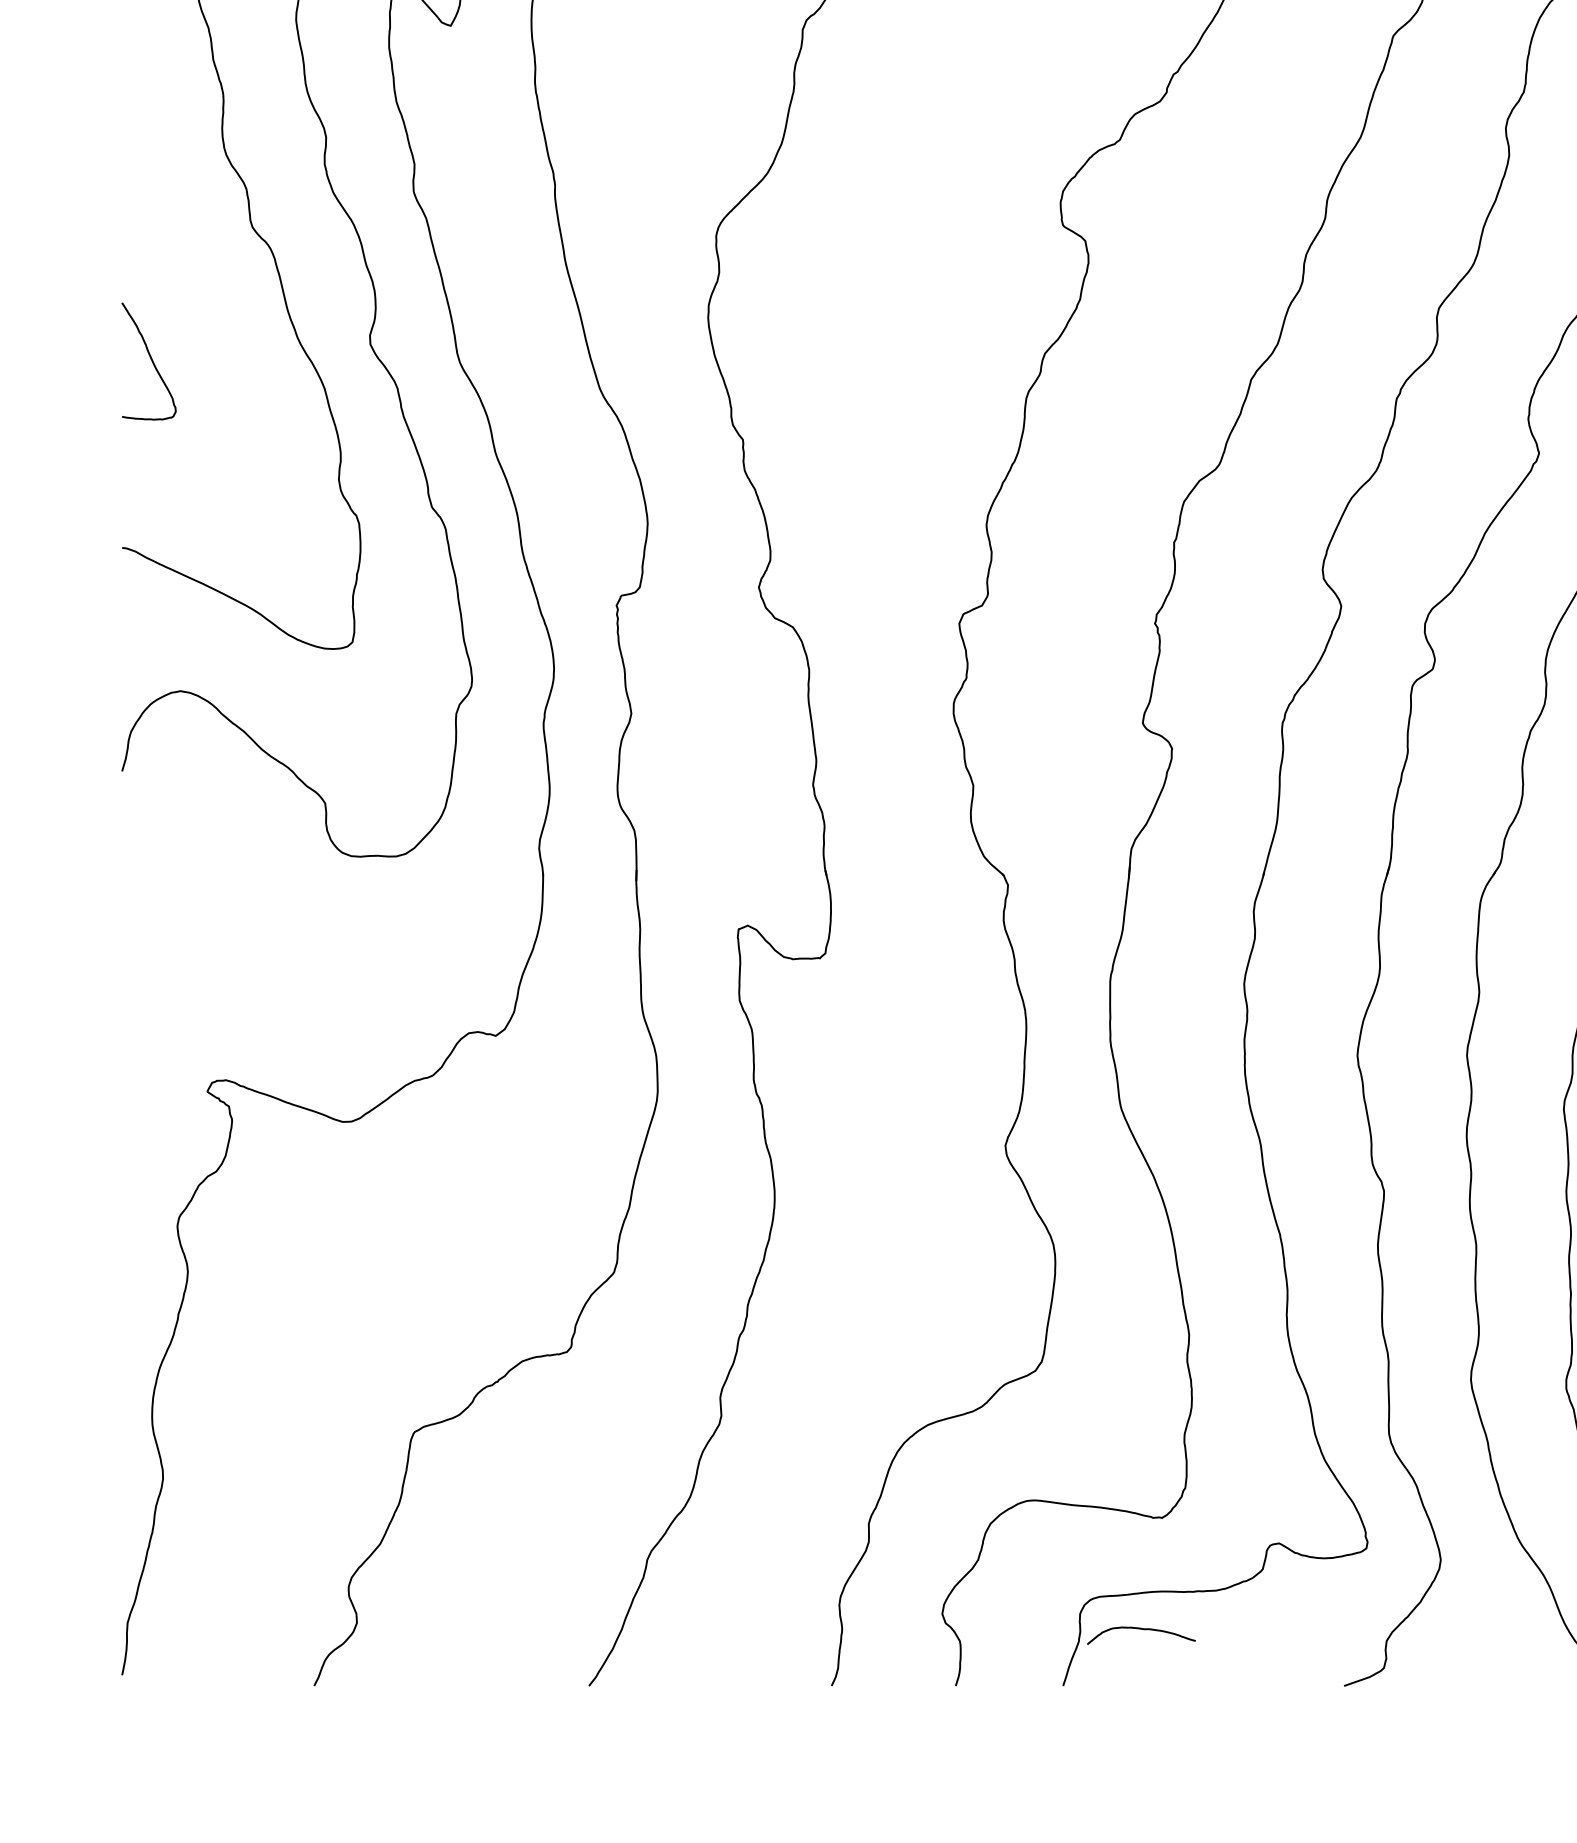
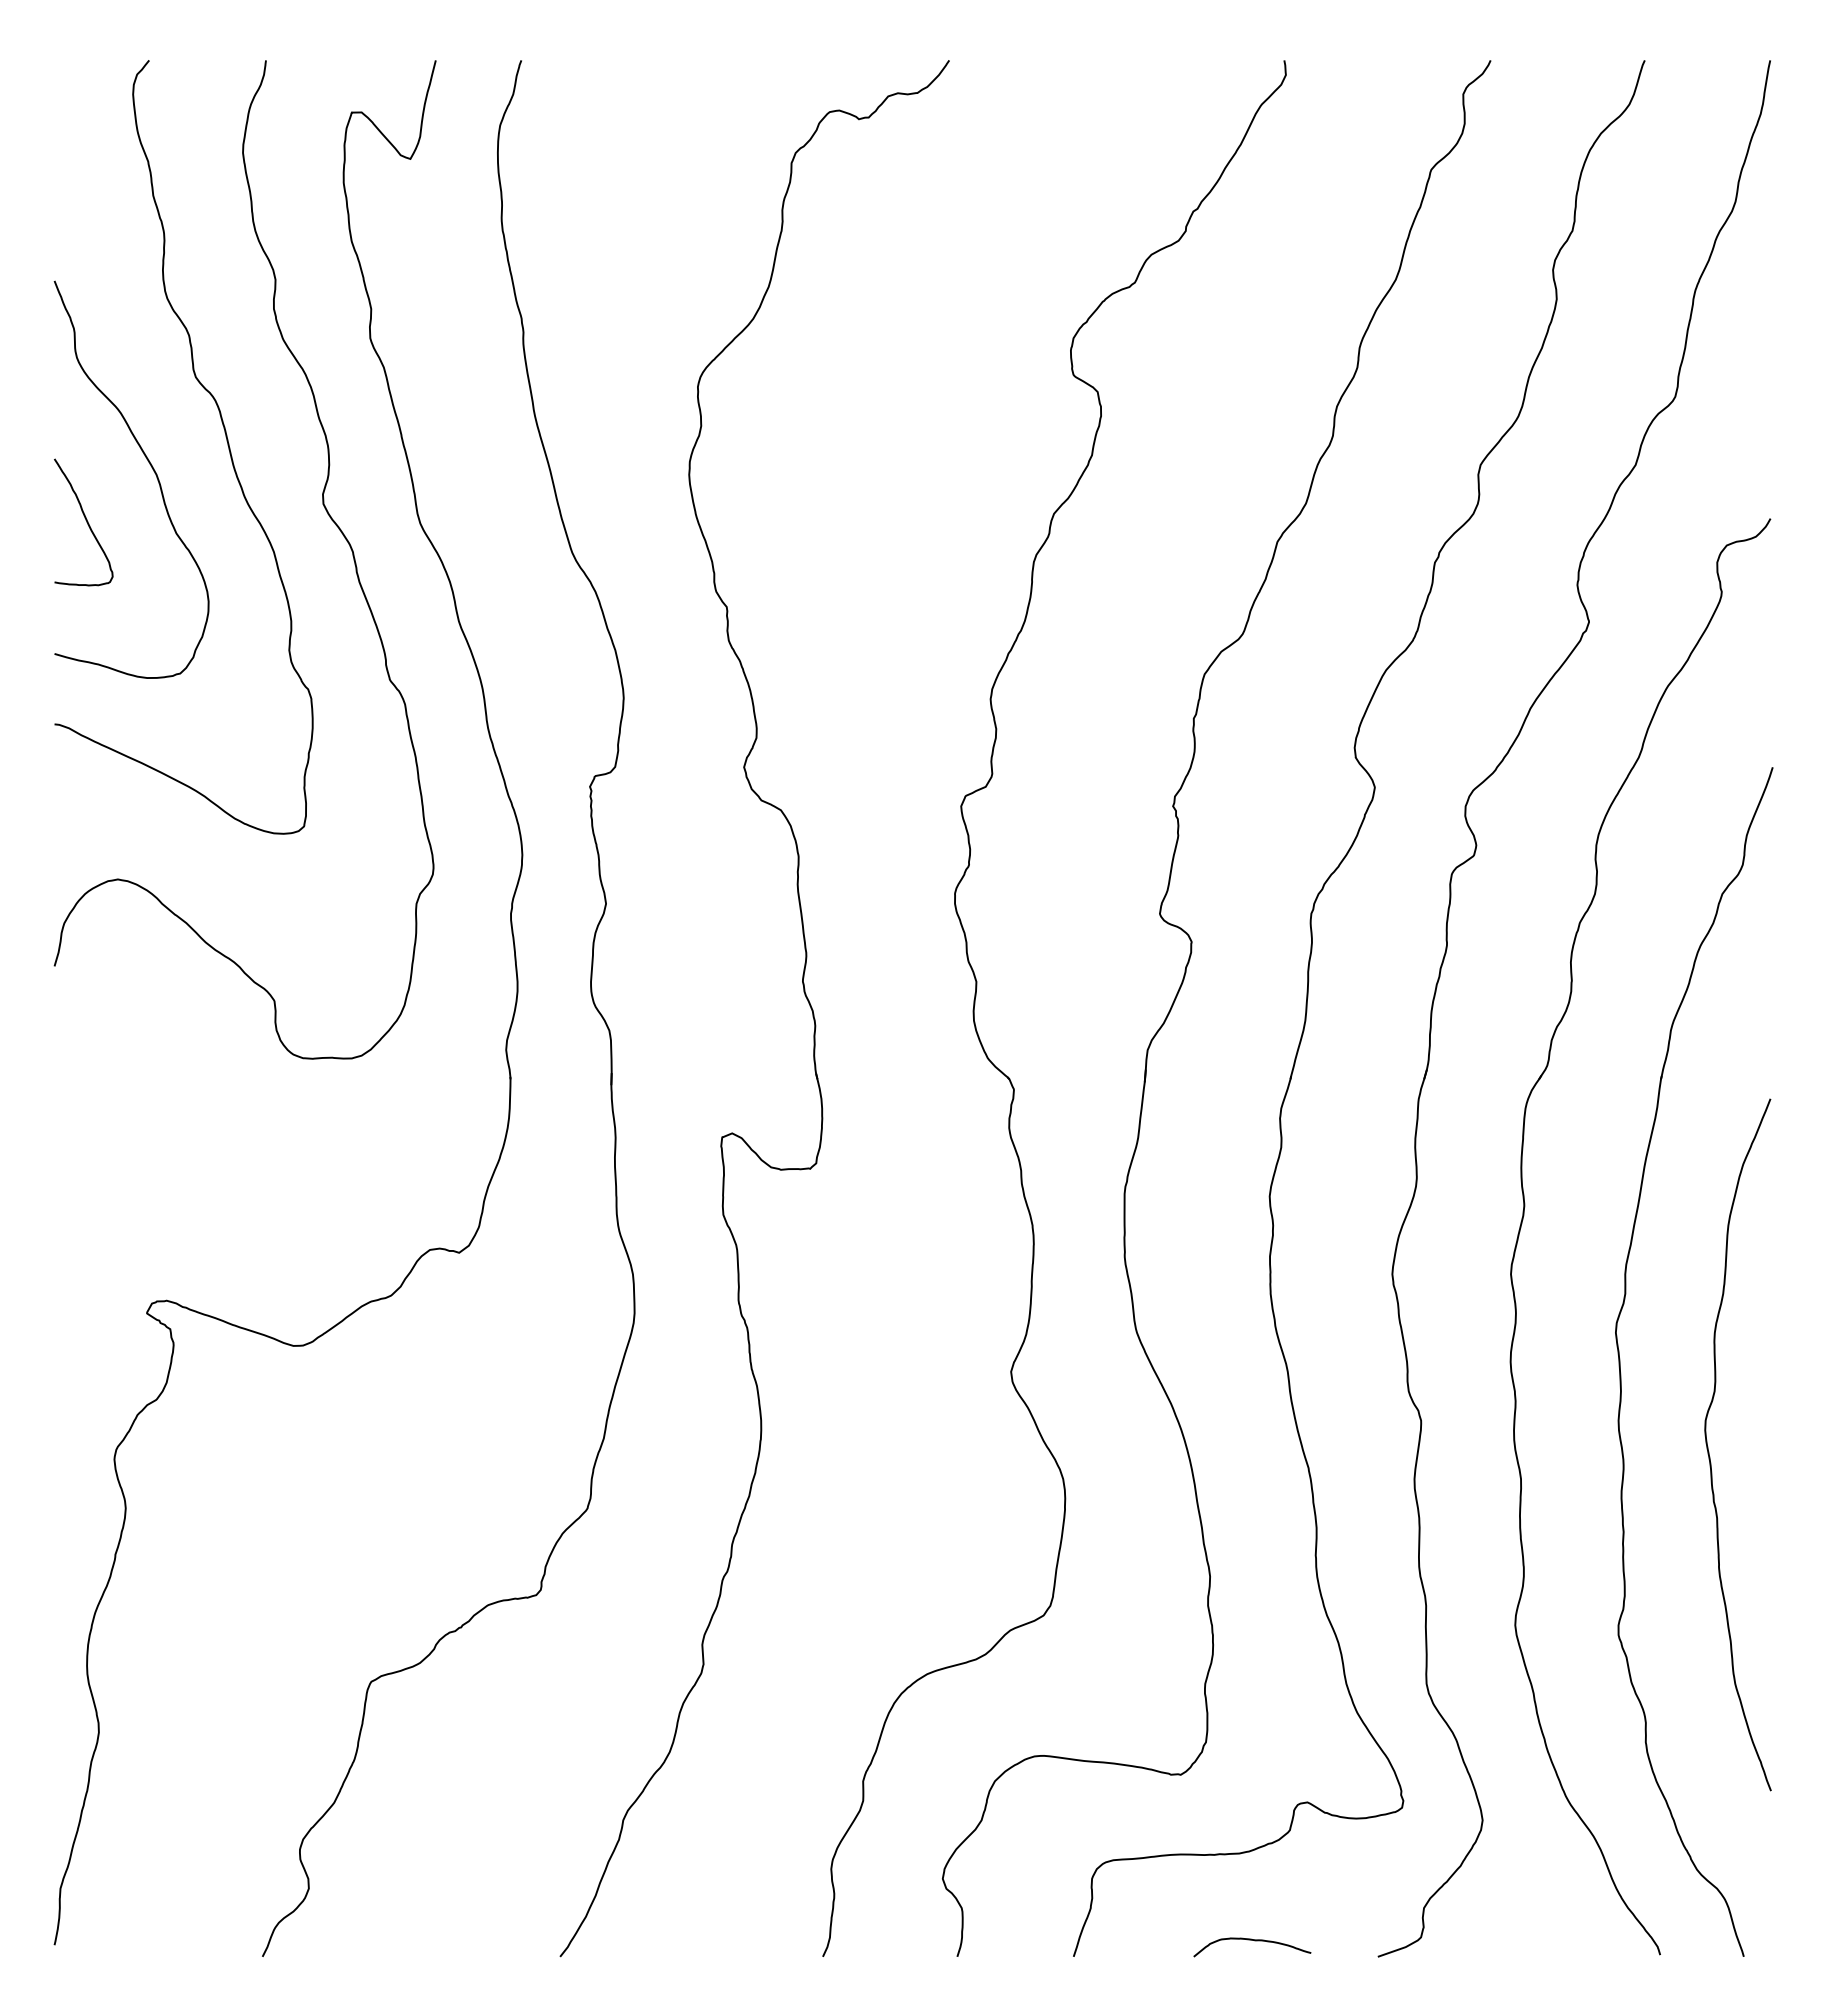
curve: (210, 309) -> (150, 466), added
curve: (1143, 1630) -> (1254, 1941), moved

